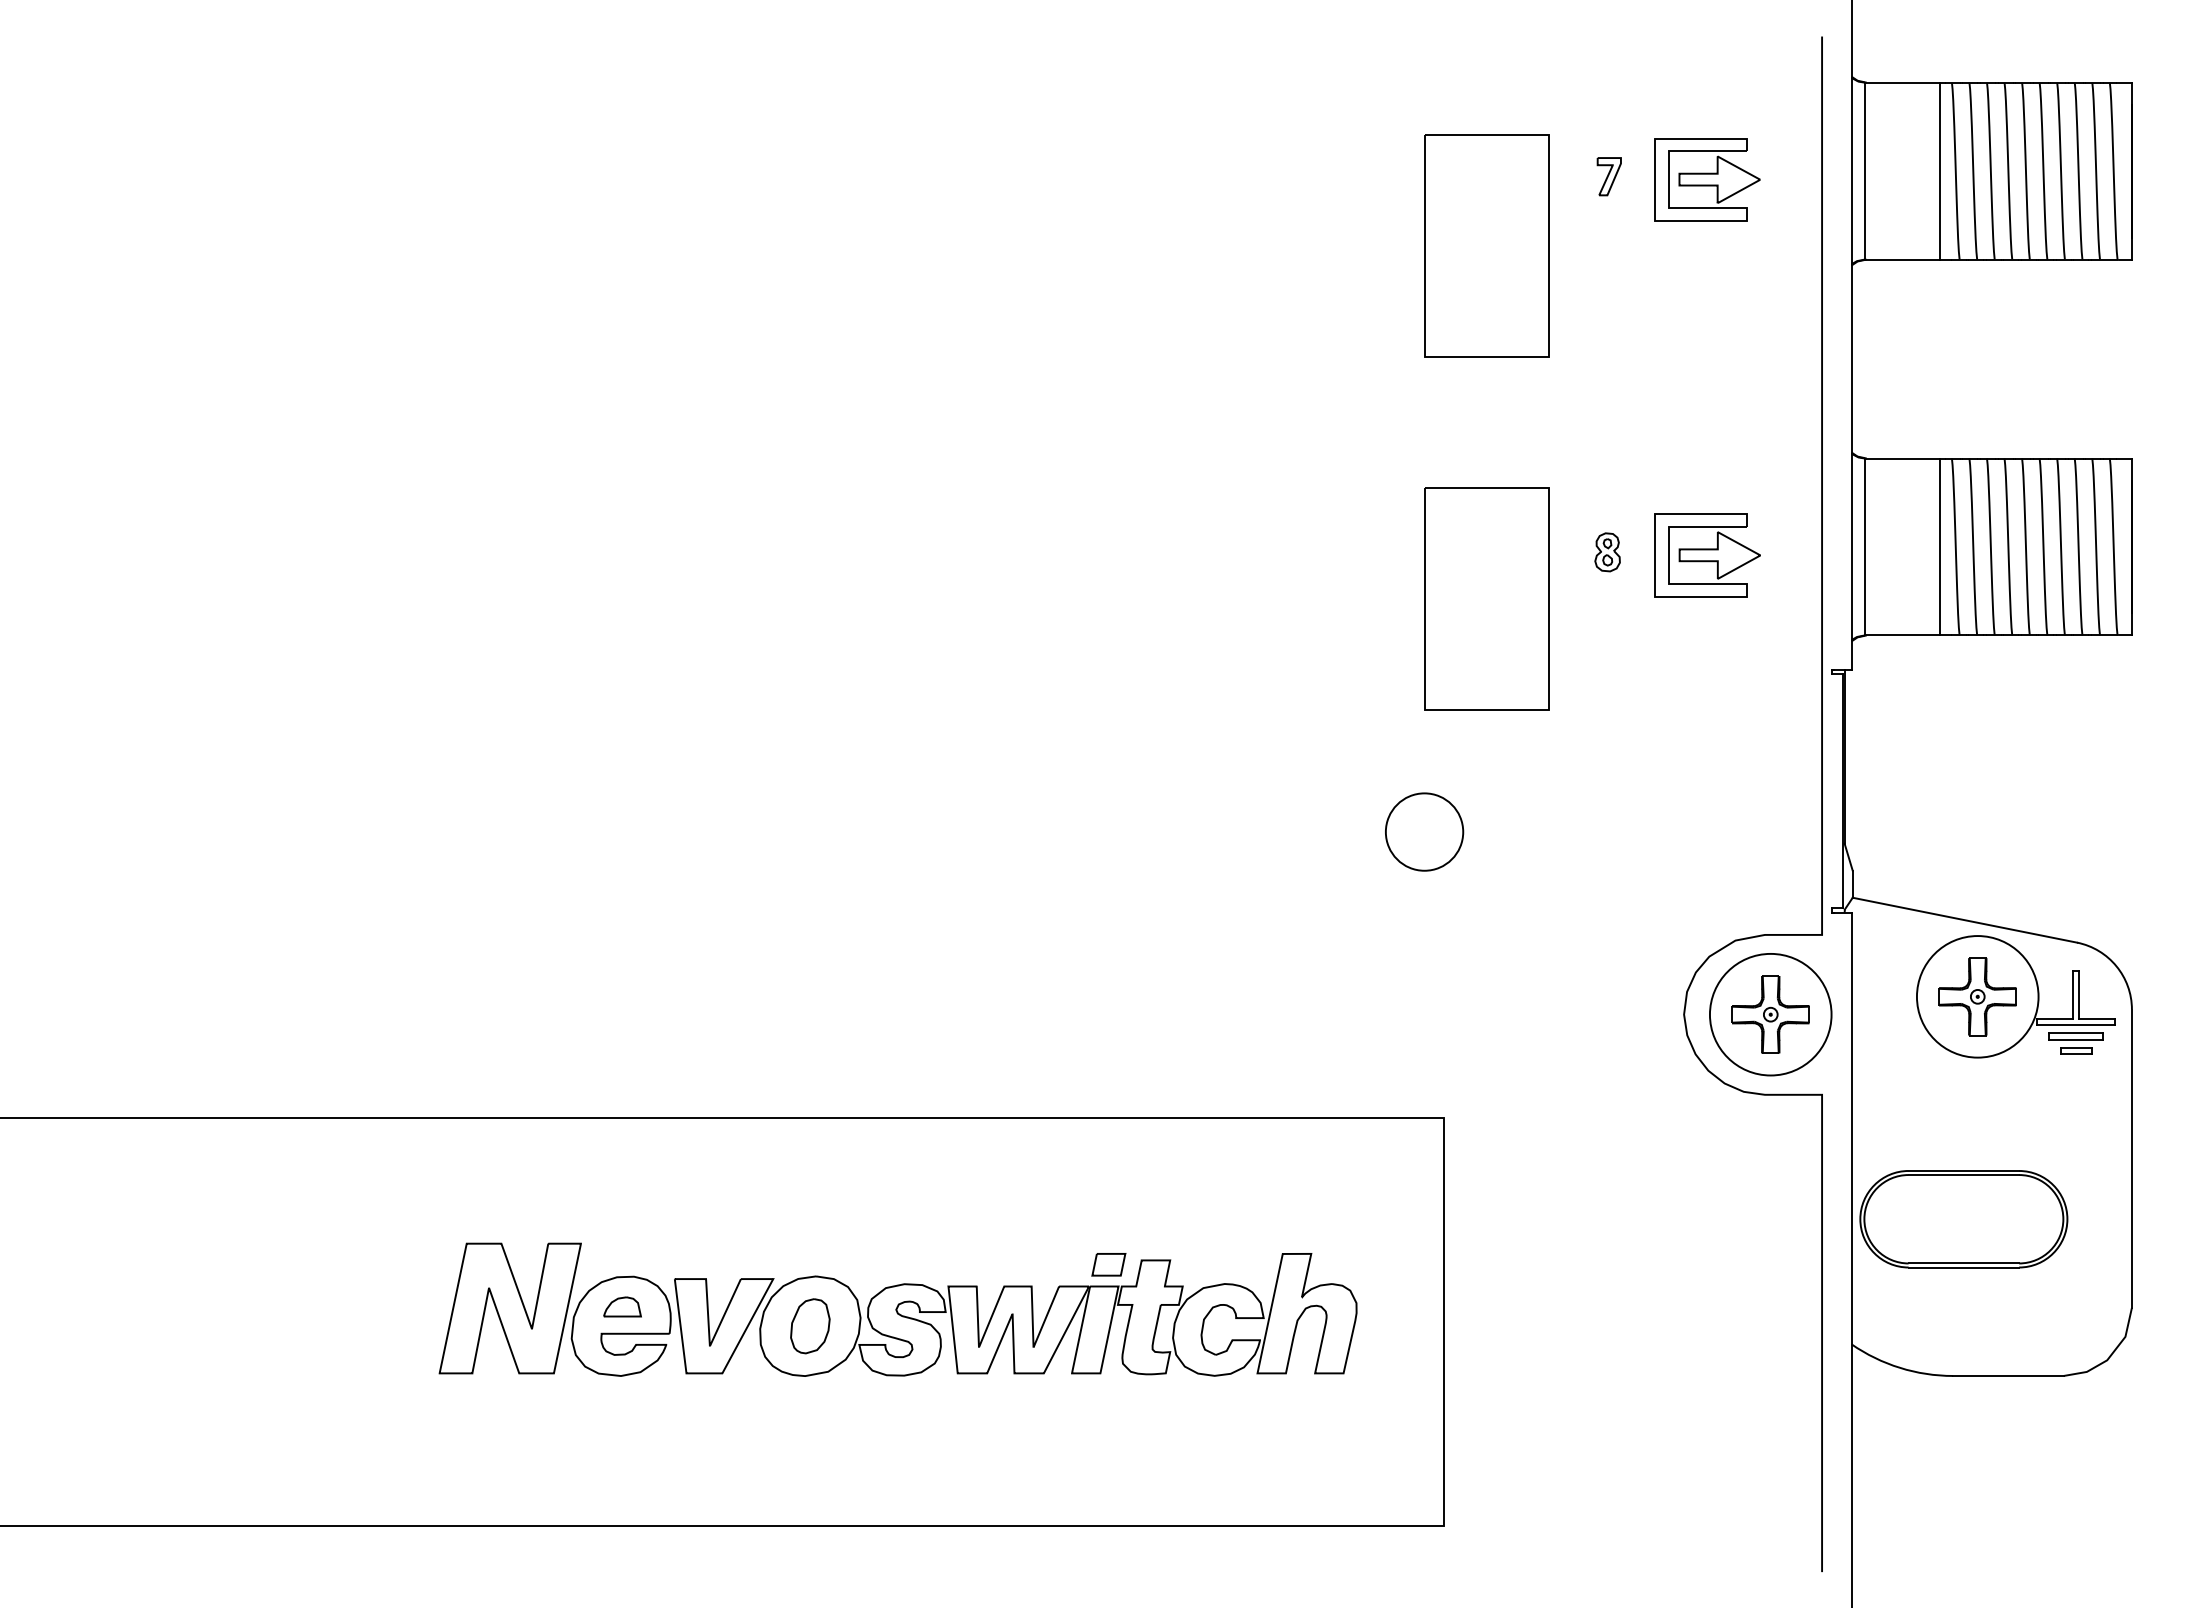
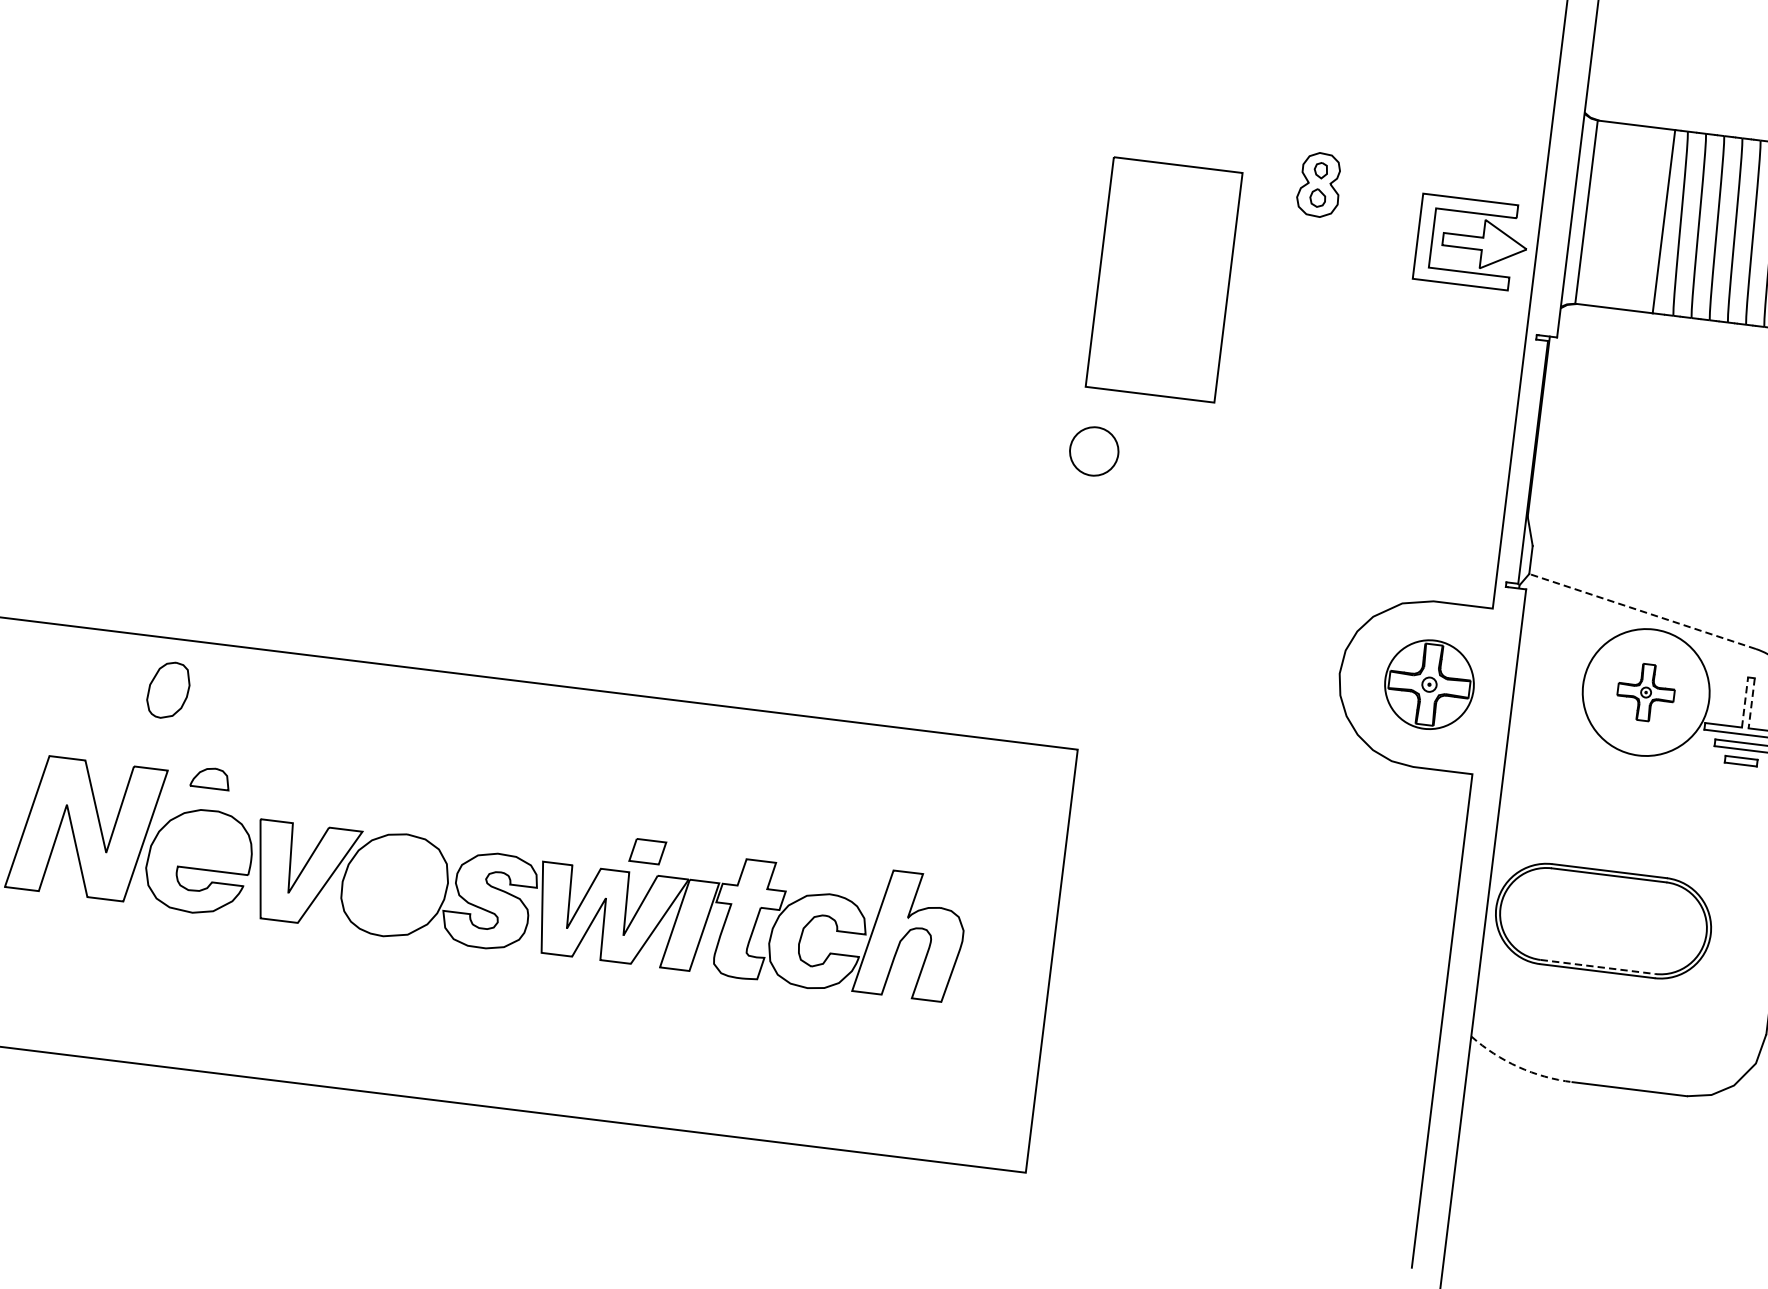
part: (1607, 552) -> (1319, 185), size x1.6
part: (1707, 555) -> (1471, 242), moved
part: (1486, 598) -> (1163, 279), moved
circle: (1424, 831) -> (1094, 450), size x0.6
line: (1964, 920) -> (1642, 611), solid -> dashed
line: (2072, 994) -> (1744, 702), solid -> dashed
line: (2079, 995) -> (1751, 704), solid -> dashed
part: (1977, 996) -> (1645, 692), size x0.7
circle: (1770, 1014) -> (1429, 684), size x0.7
line: (1964, 1263) -> (1598, 967), solid -> dashed
part: (1108, 1264) -> (647, 851), moved
part: (622, 1306) -> (210, 777), moved
part: (810, 1326) -> (168, 690), moved
arc: (1899, 1367) -> (1517, 1066), solid -> dashed

